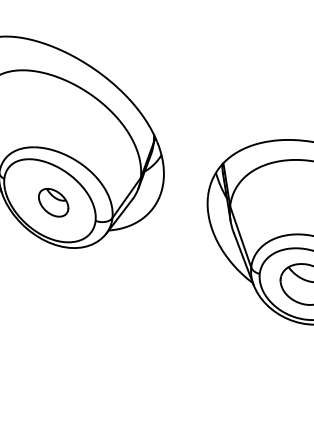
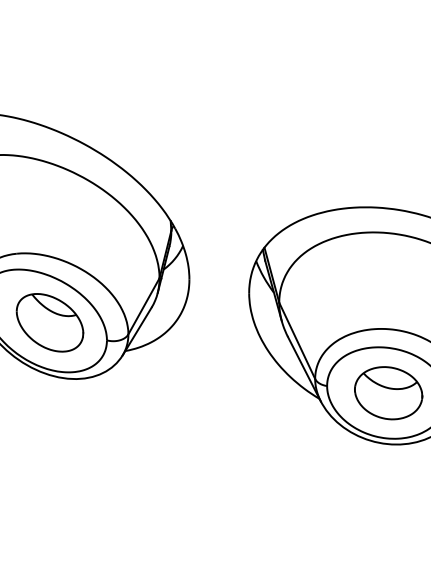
part: (53, 202) -> (49, 322), size x1.67

